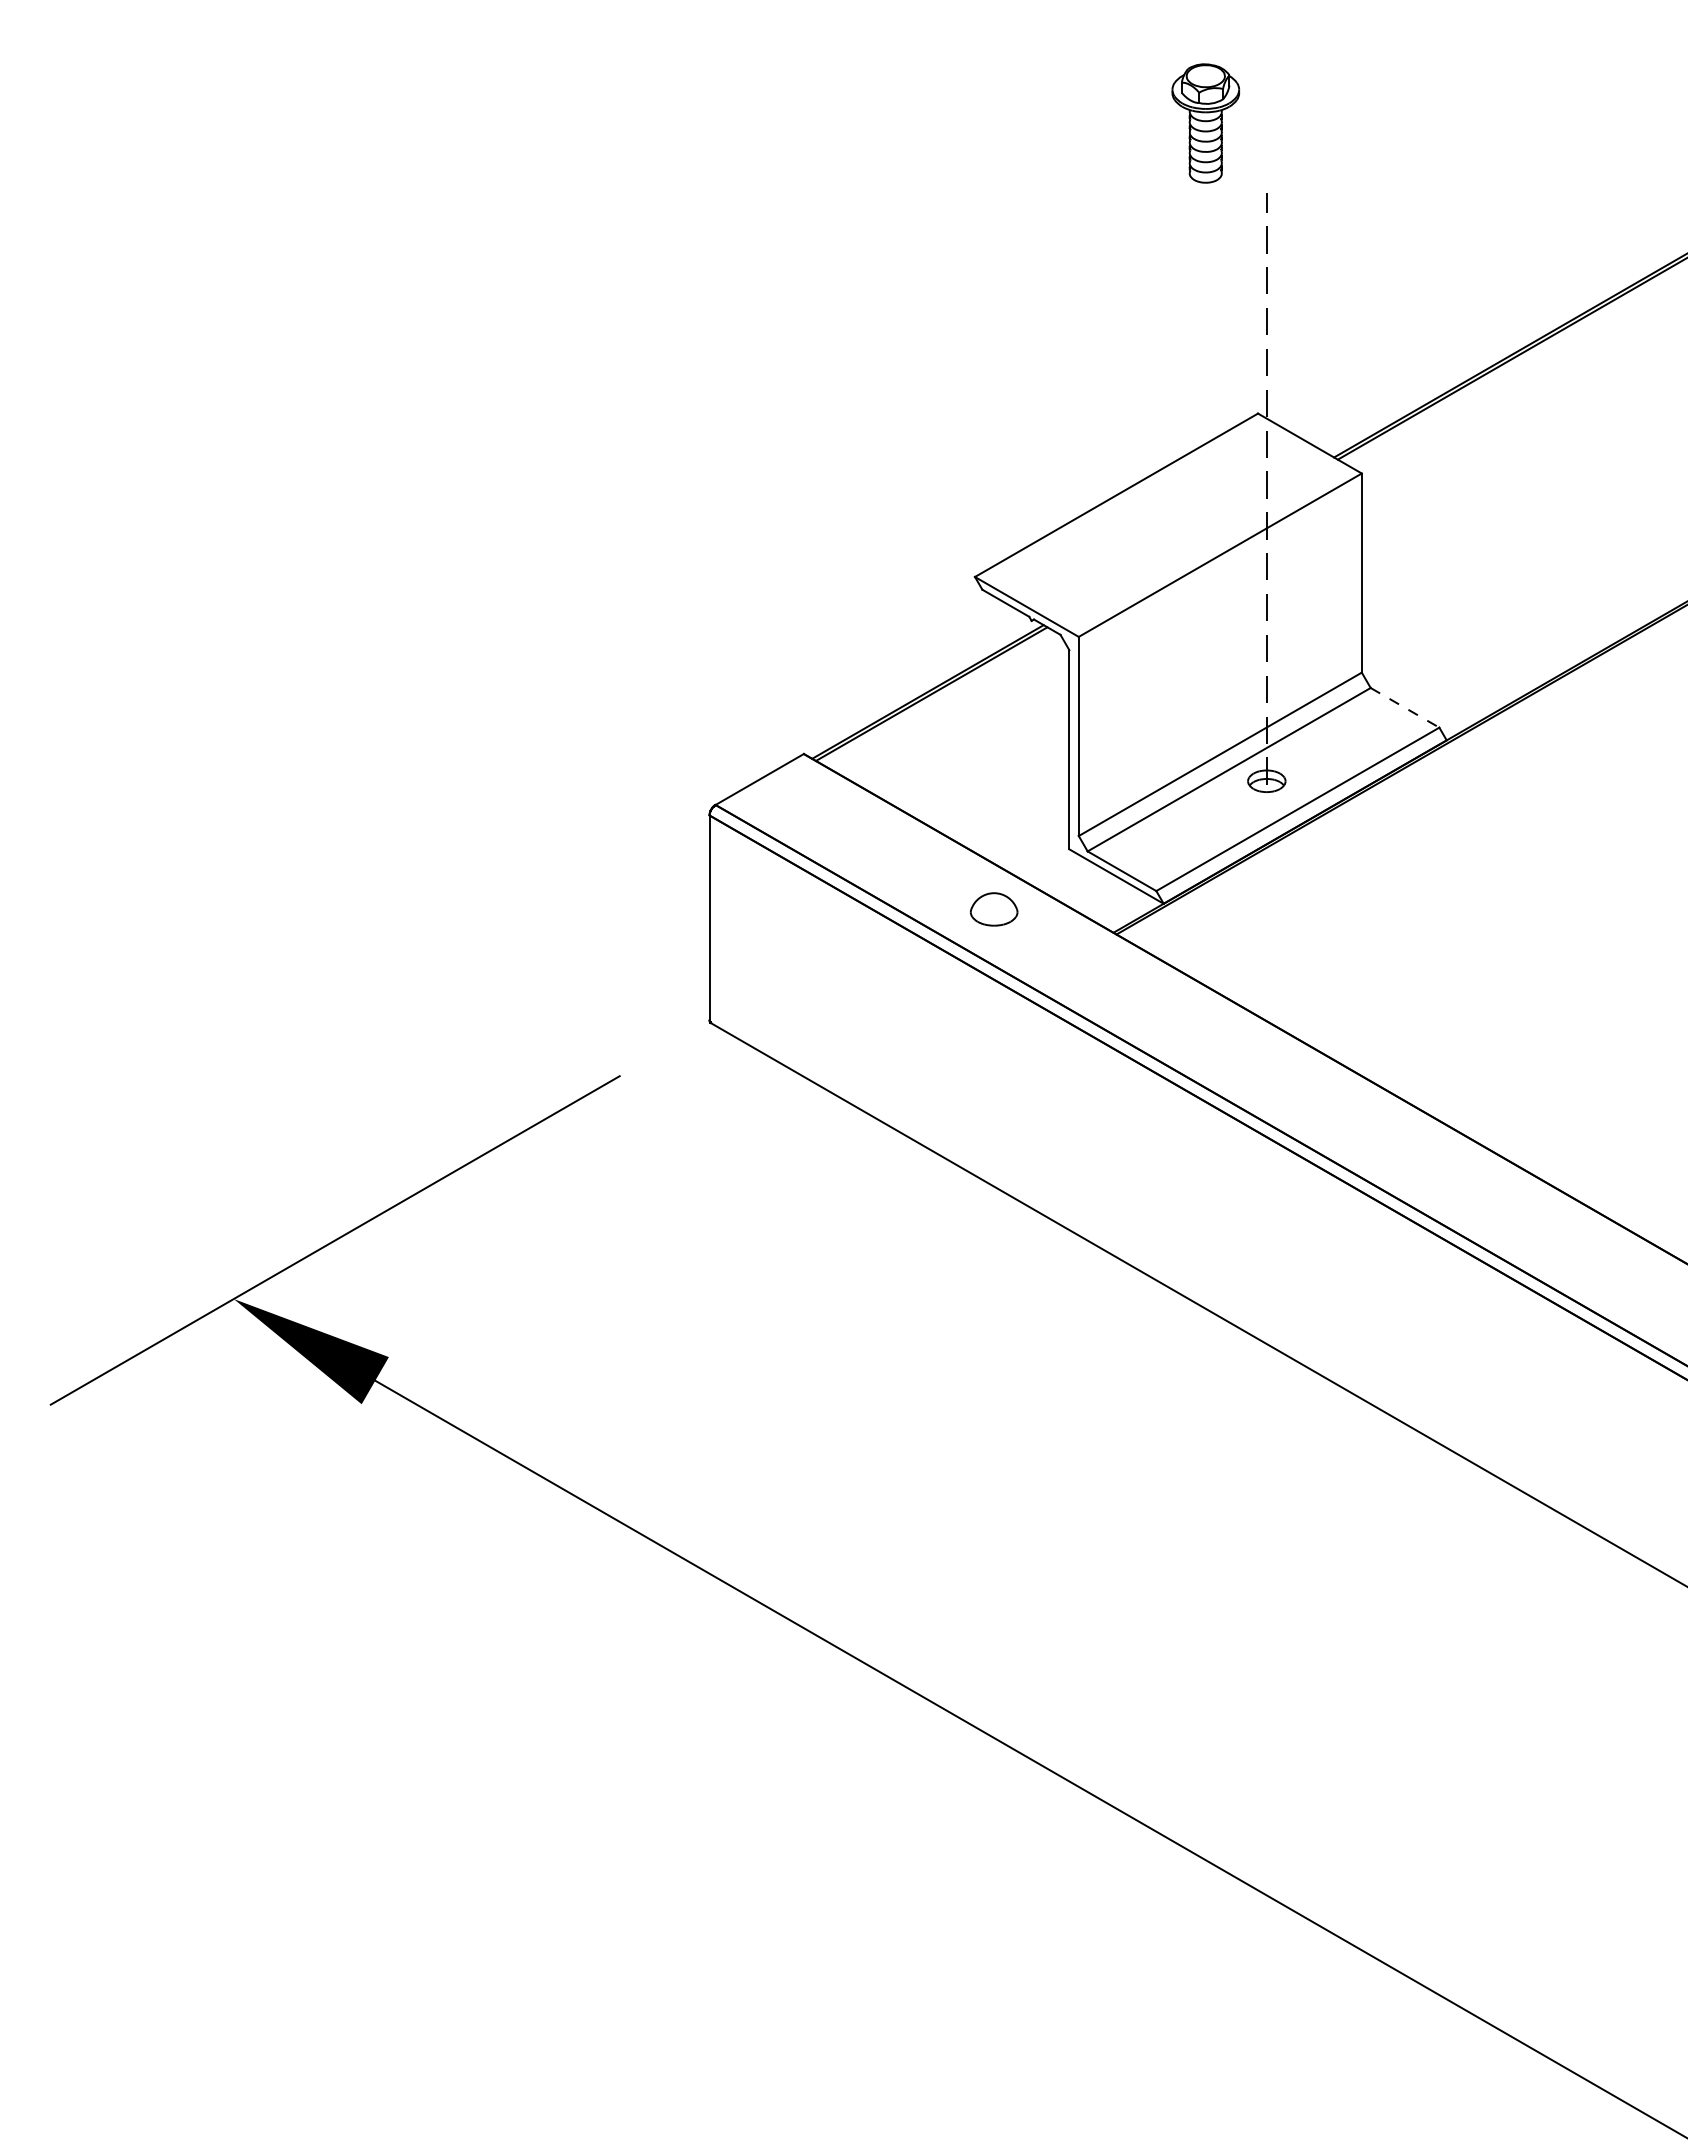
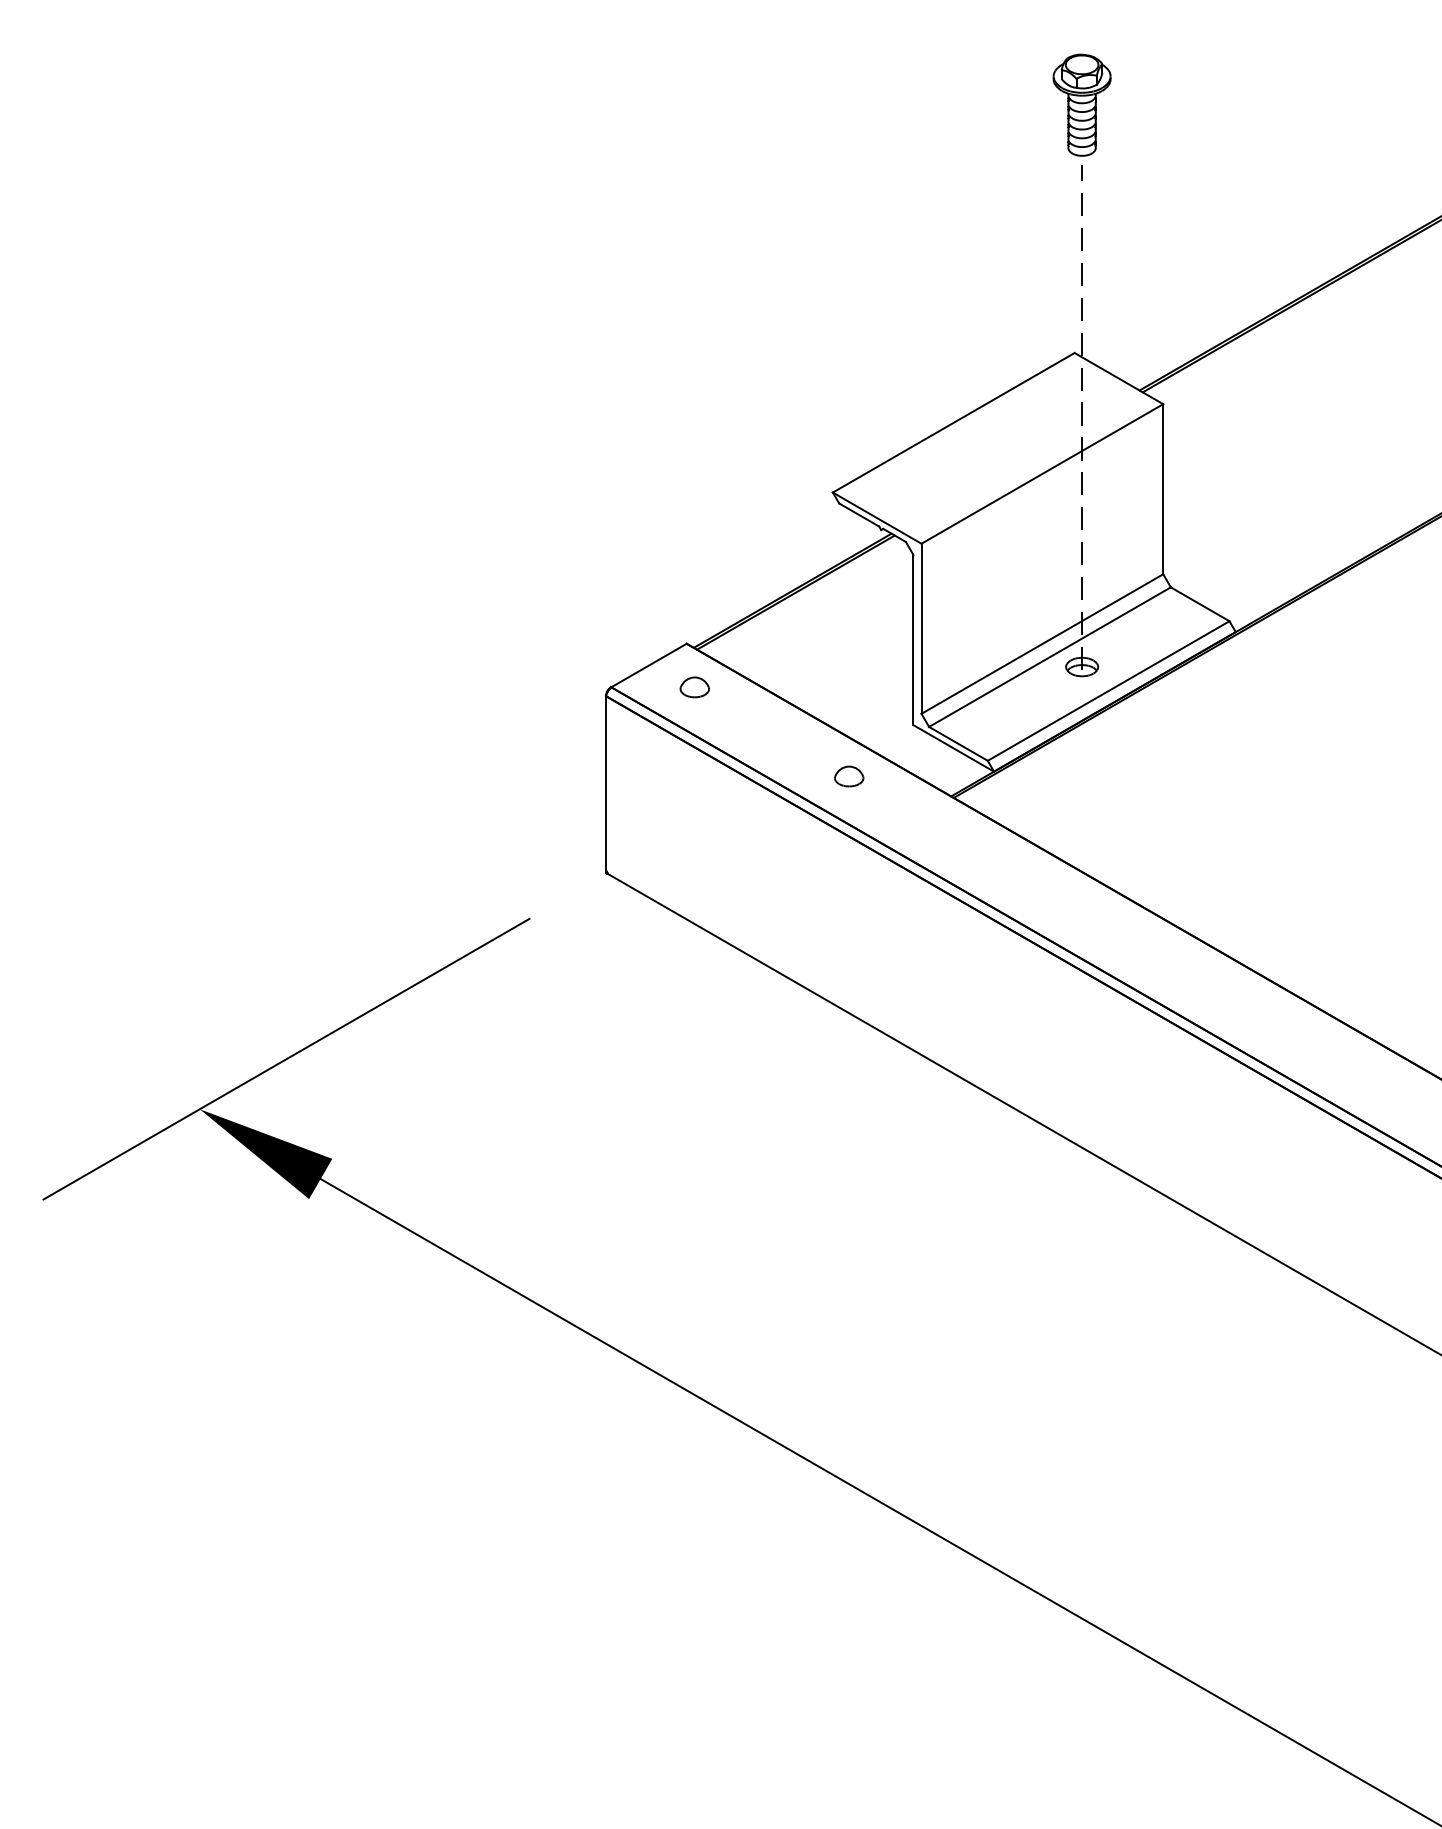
part: (1205, 123) -> (1081, 105), moved
line: (1405, 707) -> (1200, 604), dashed -> solid
part: (812, 804) -> (694, 686), added
part: (993, 909) -> (848, 776), size x0.71

